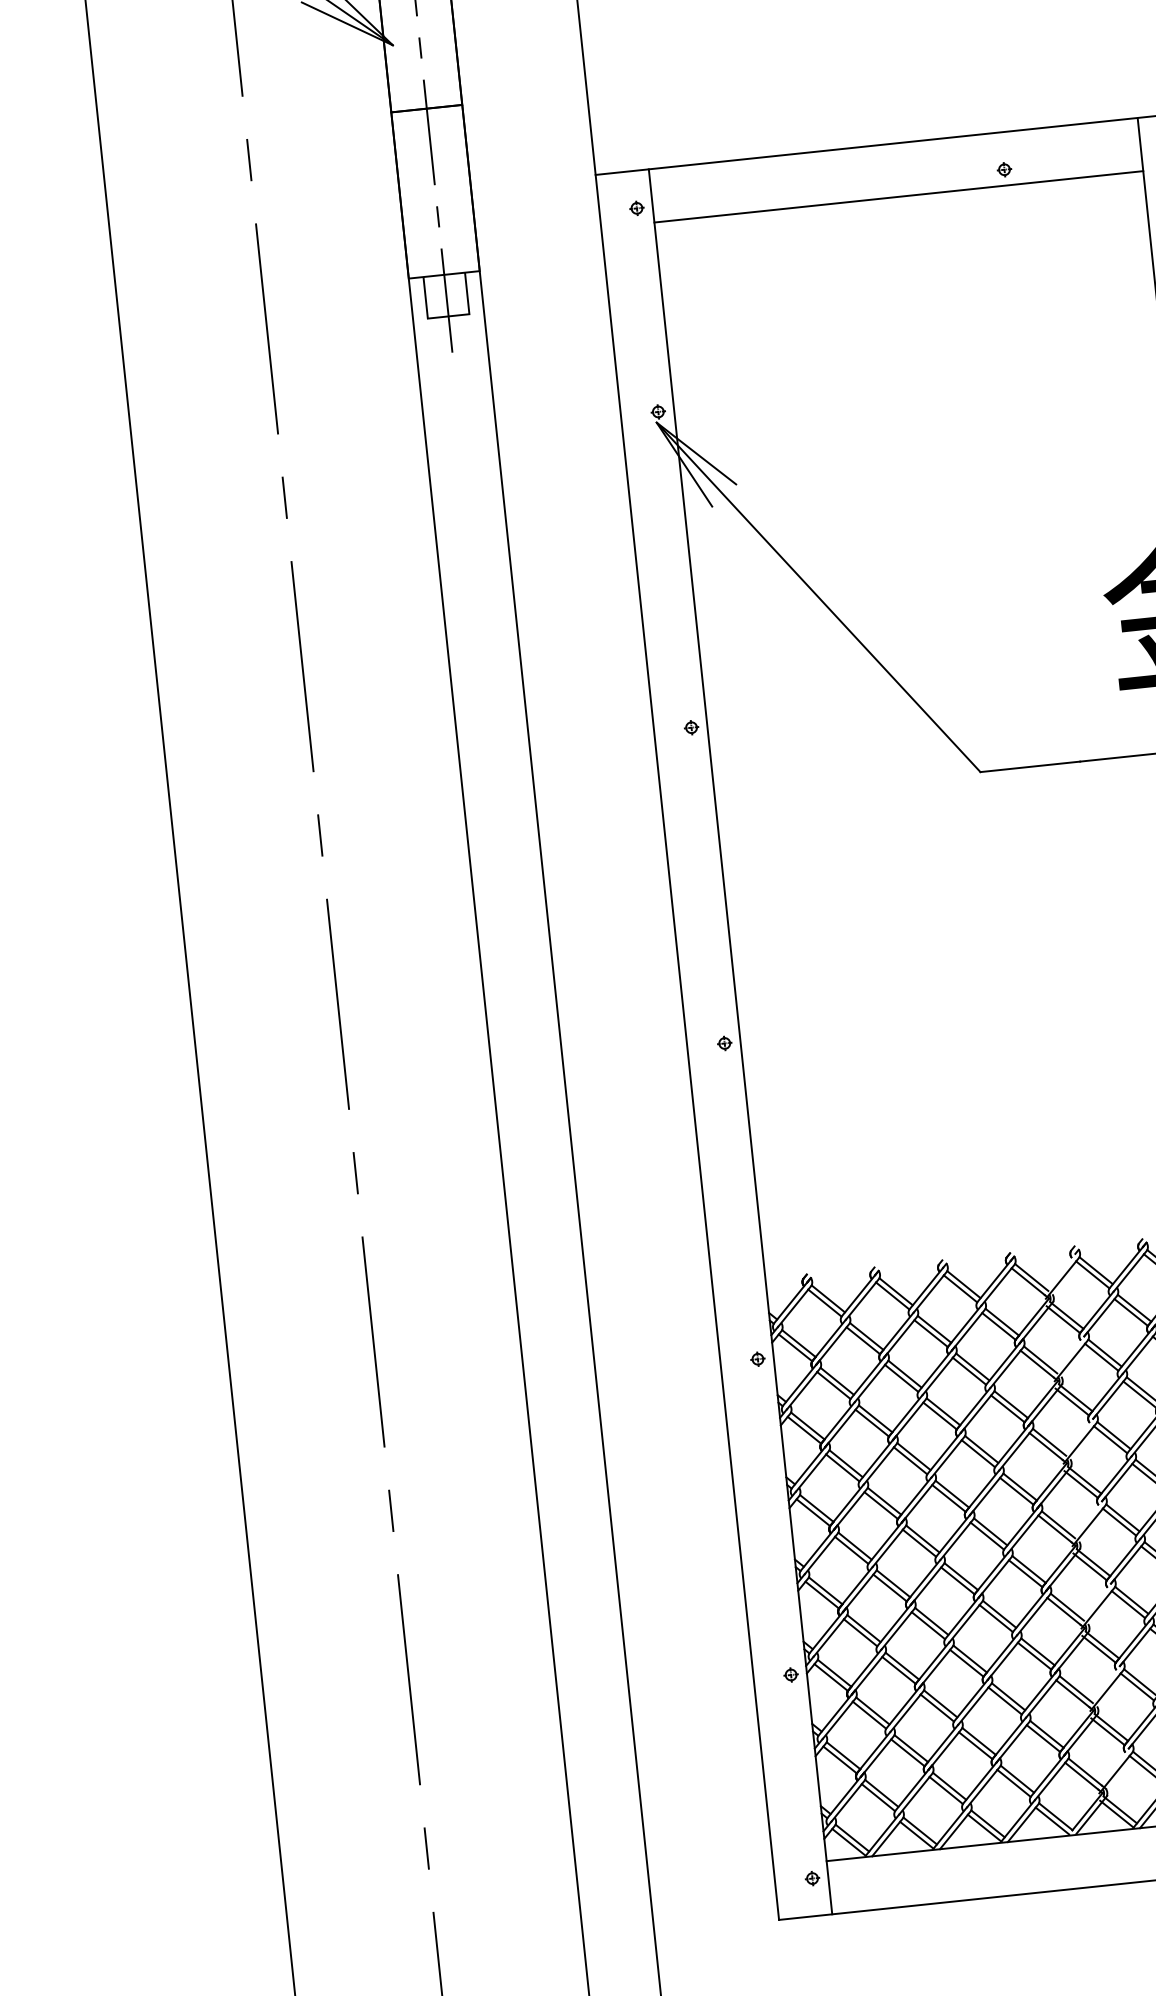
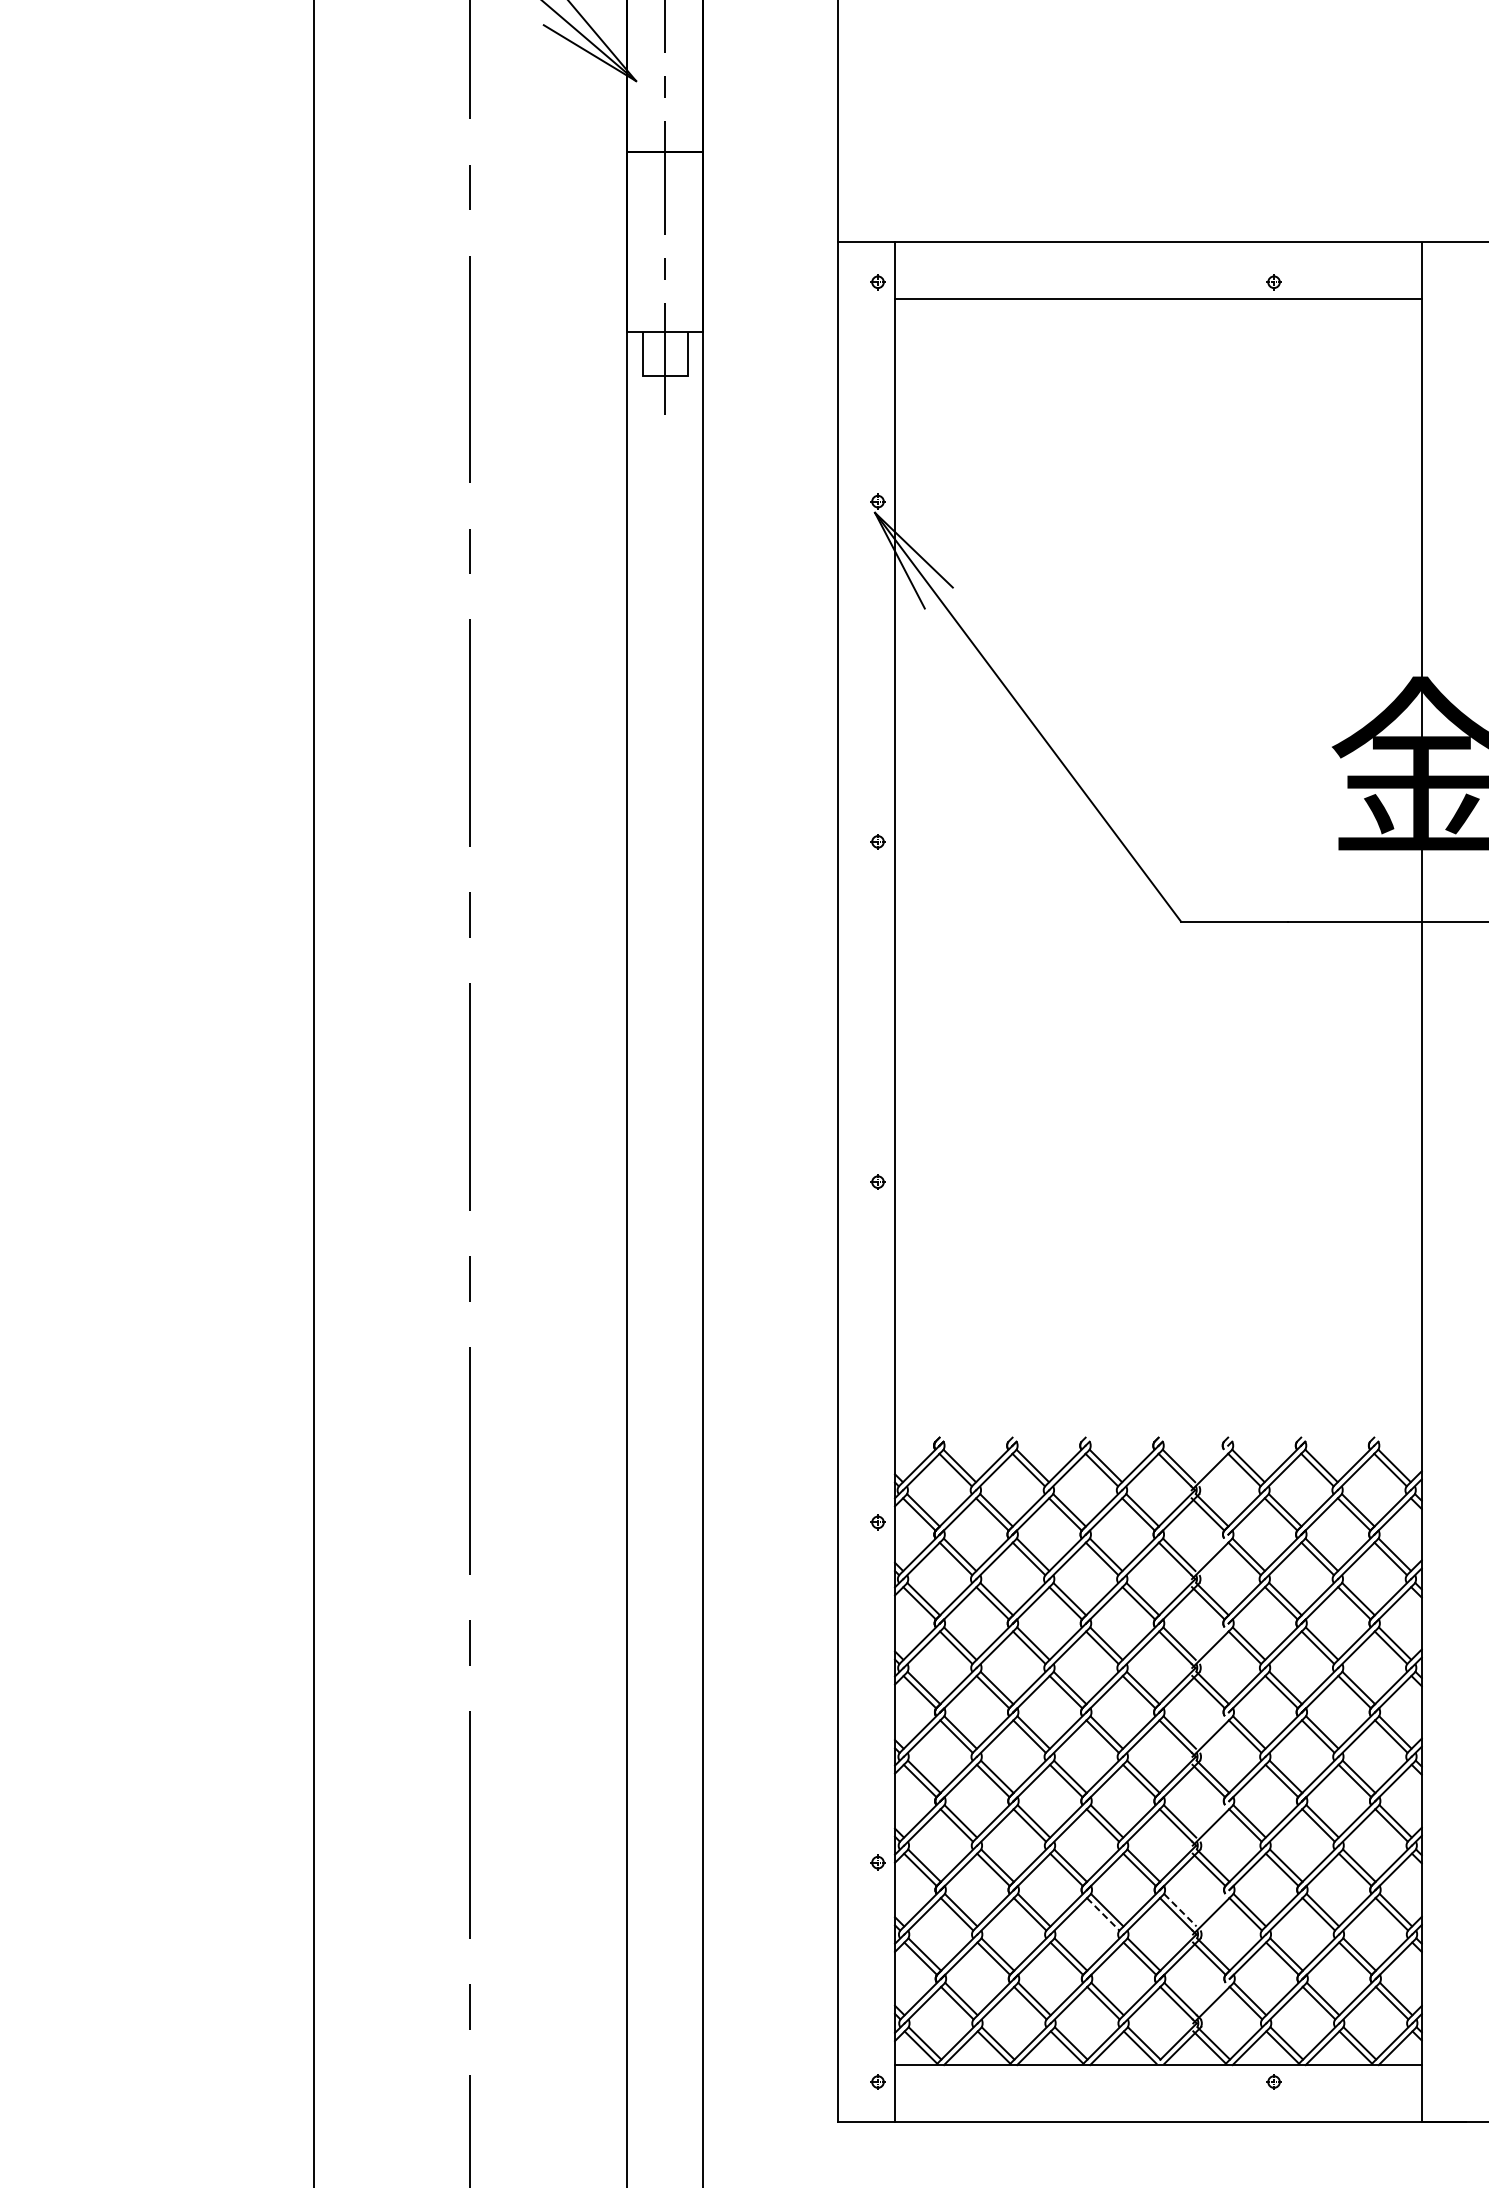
line: (1076, 1689) -> (1180, 1910), solid -> dashed
line: (1005, 1701) -> (1103, 1914), solid -> dashed

